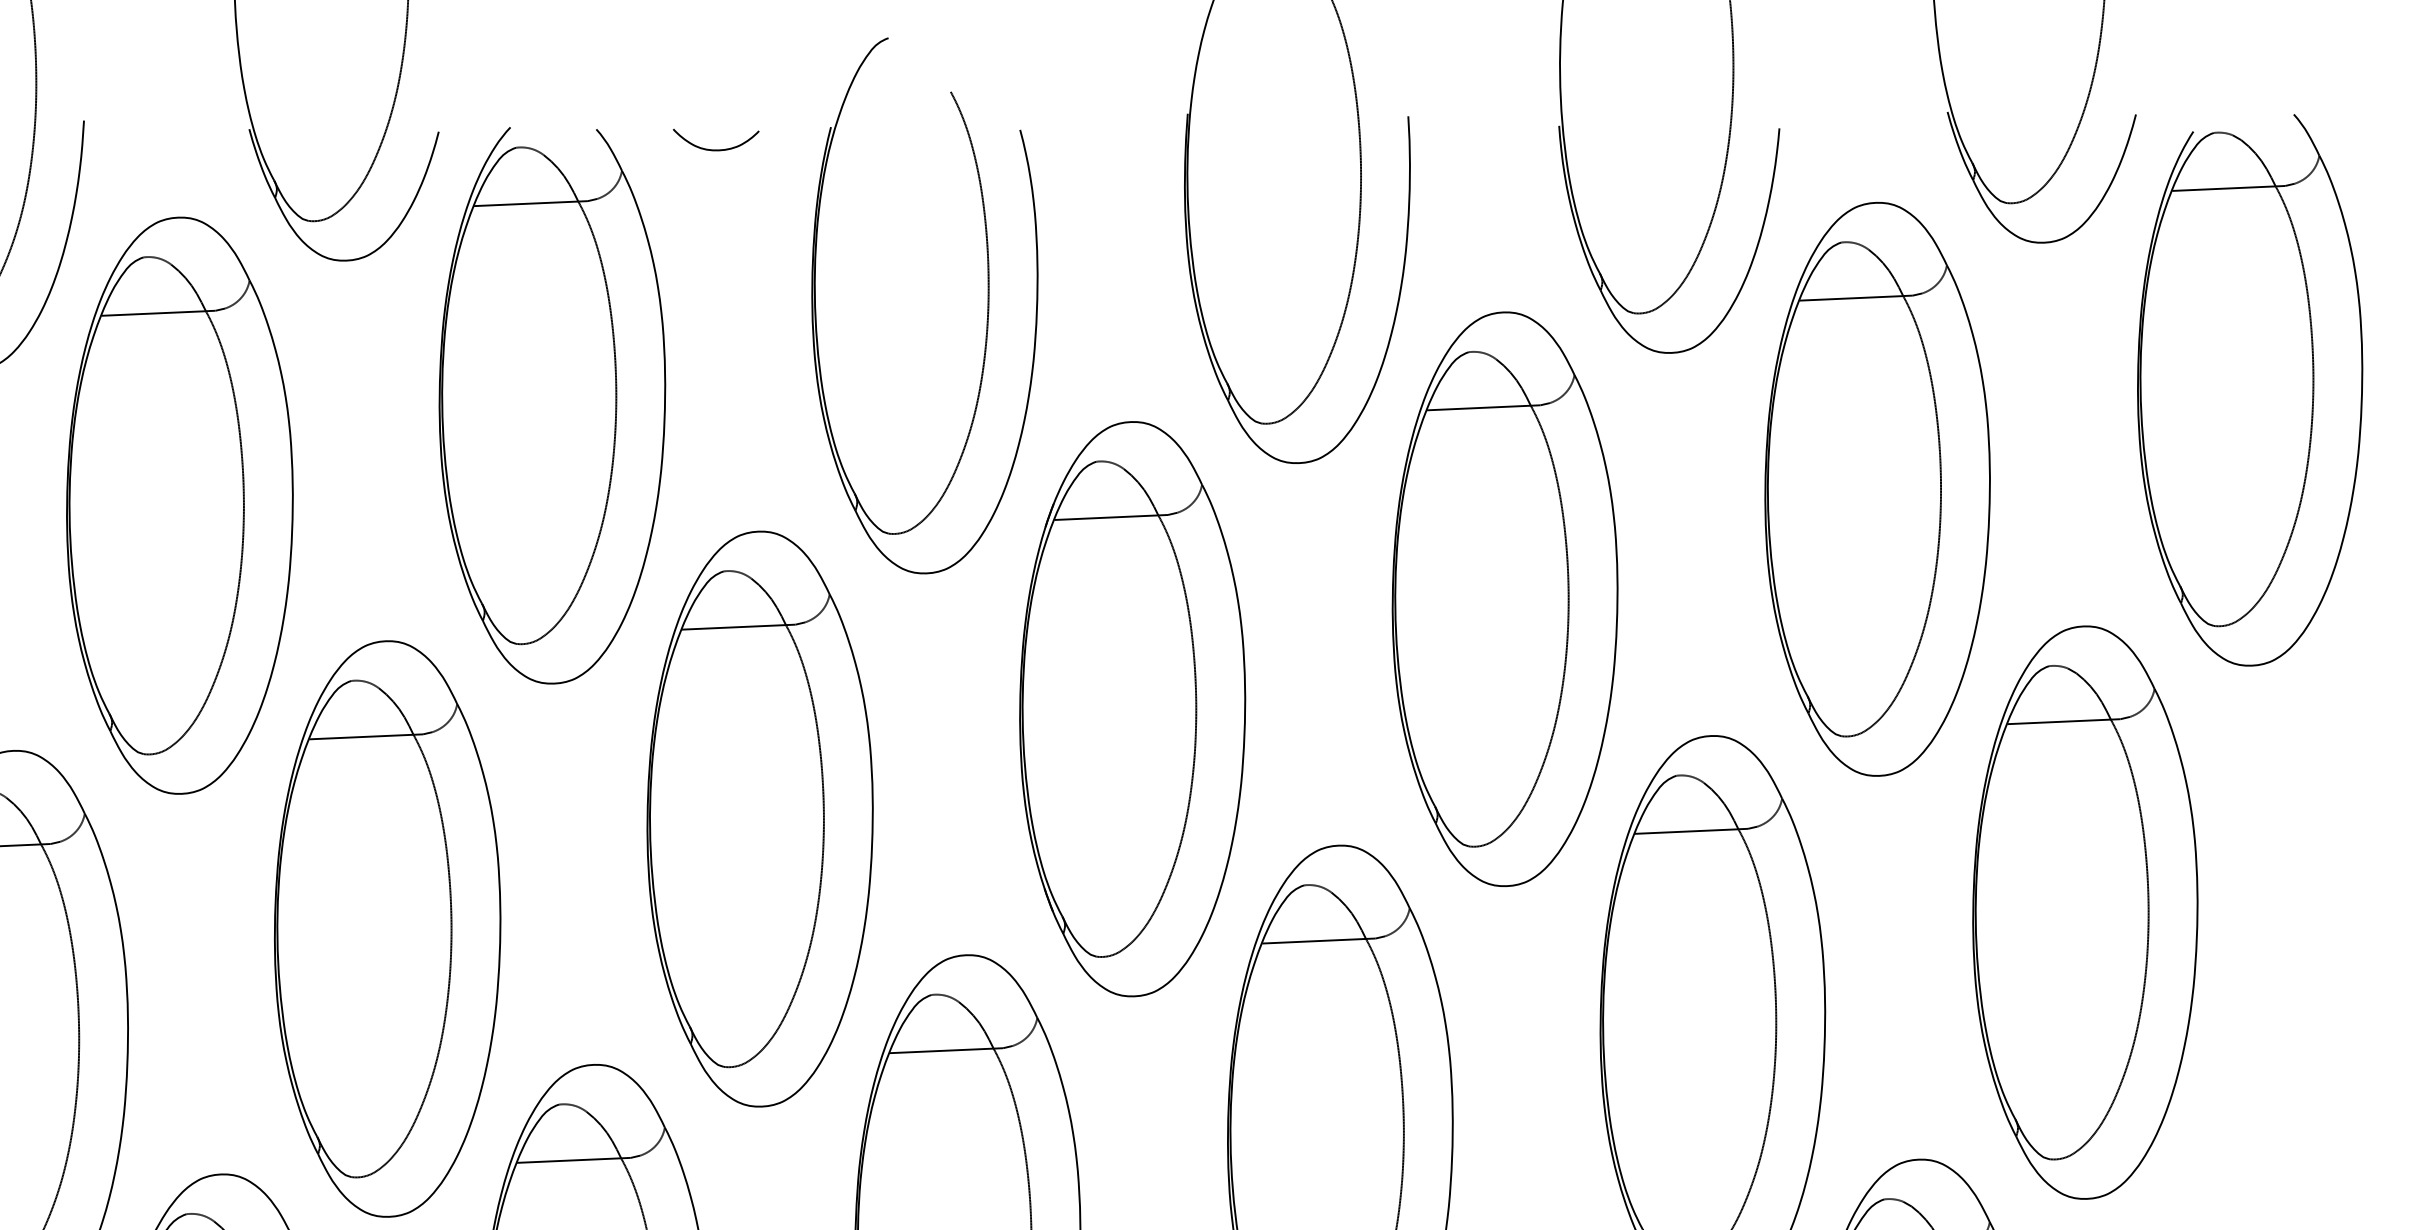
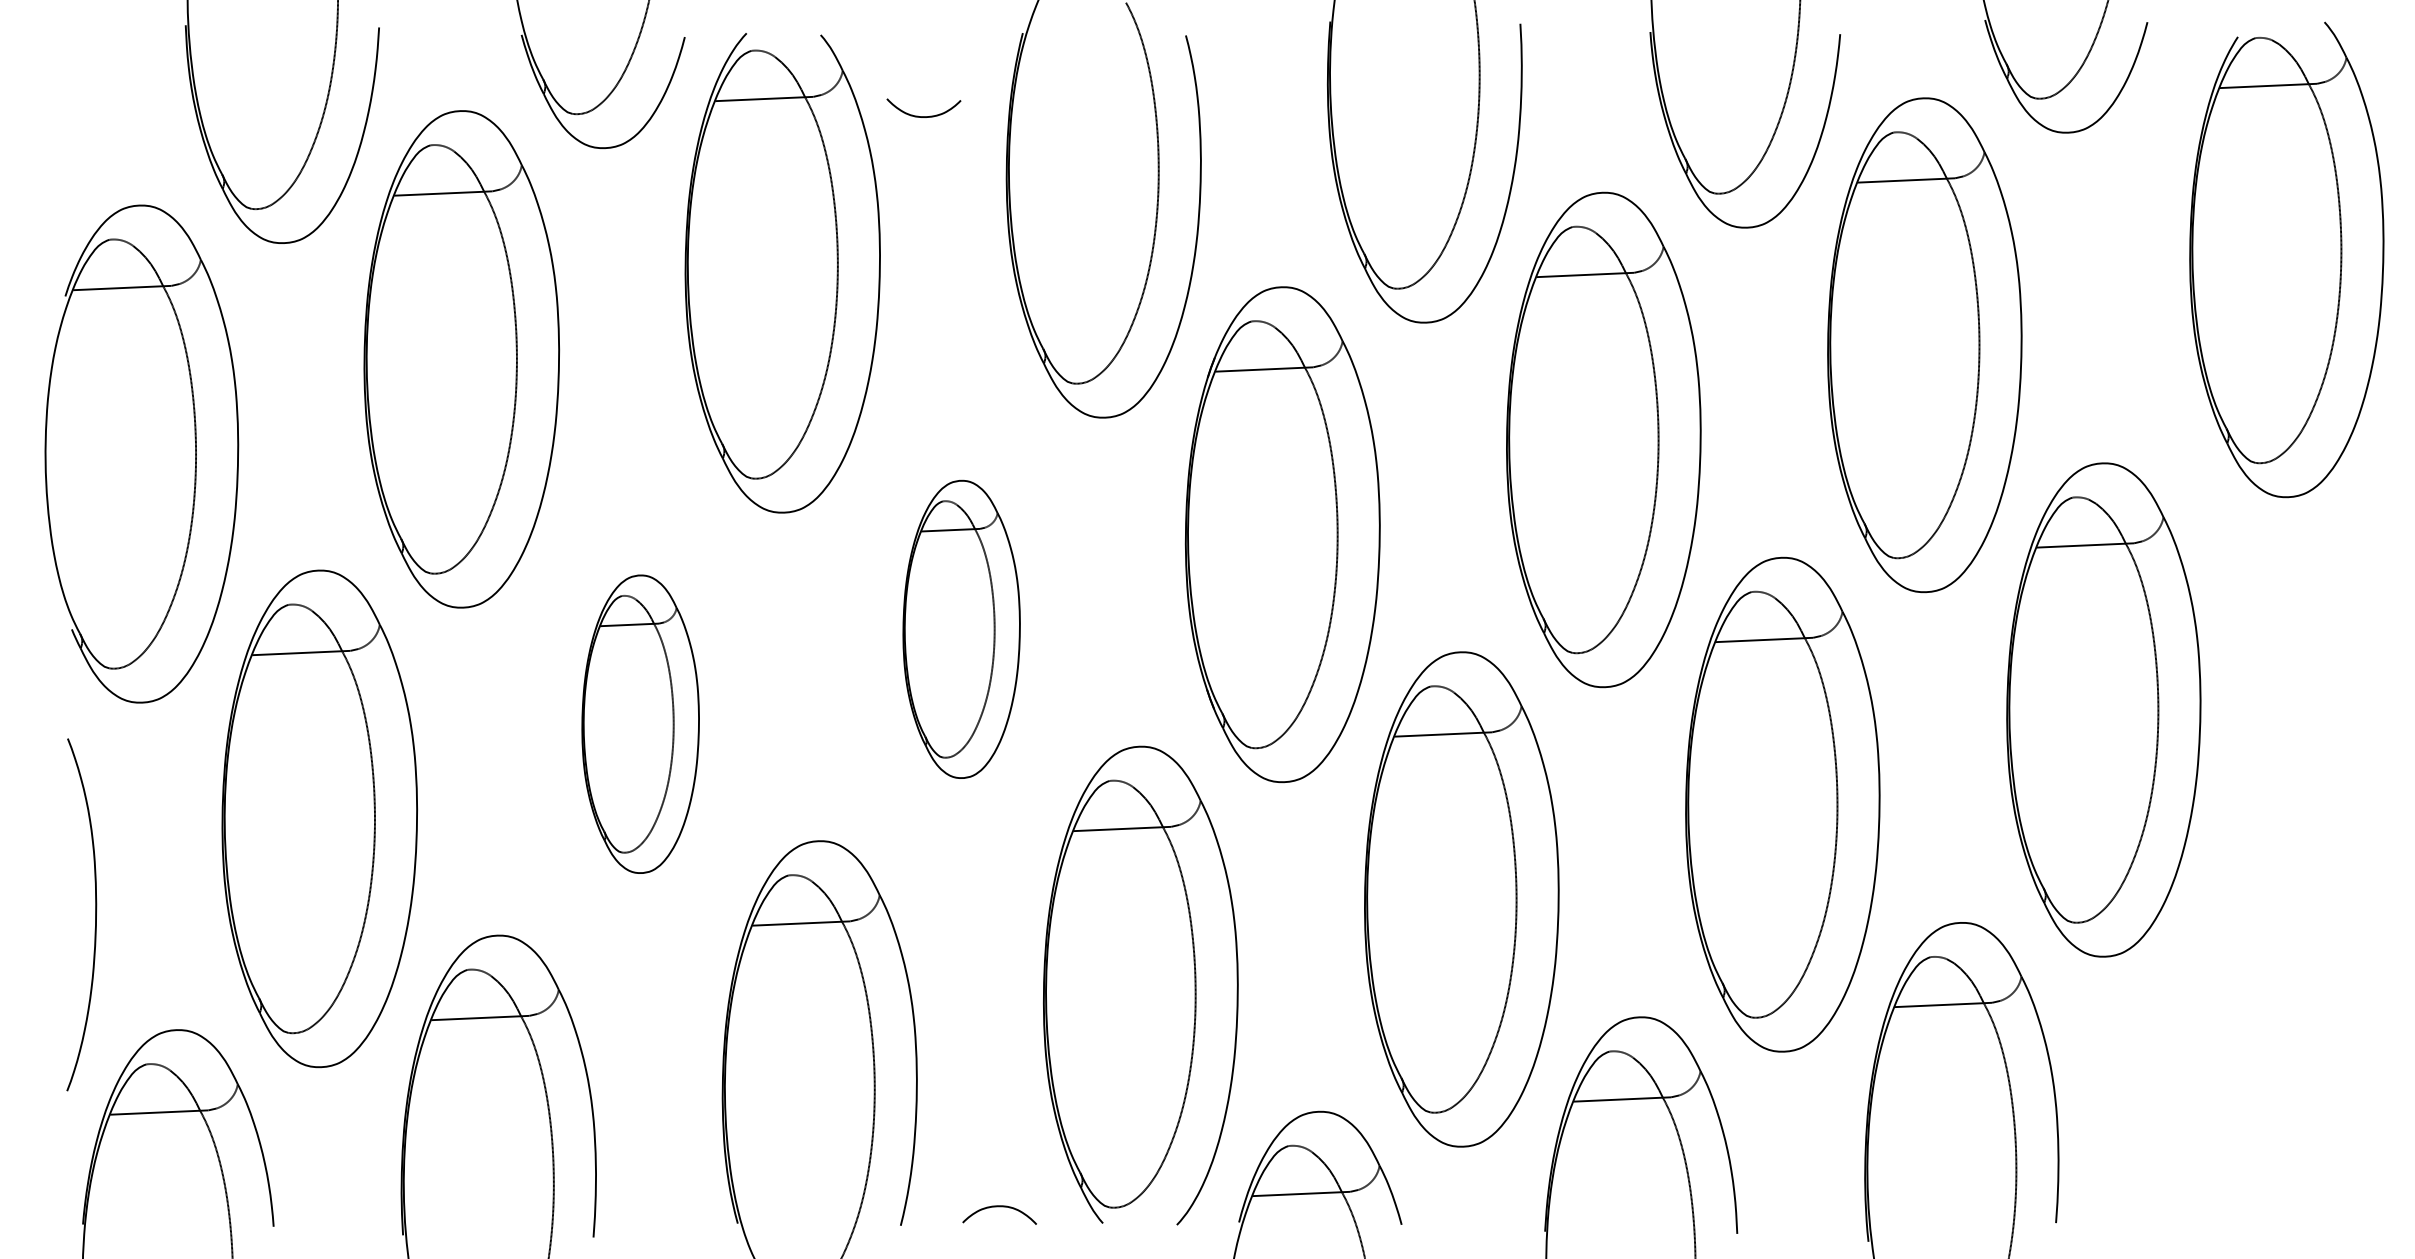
curve: (715, 149) -> (923, 116), moved
part: (2249, 389) -> (2286, 259), moved
part: (759, 819) -> (961, 629), size x0.6
part: (387, 929) -> (640, 724), size x0.6

